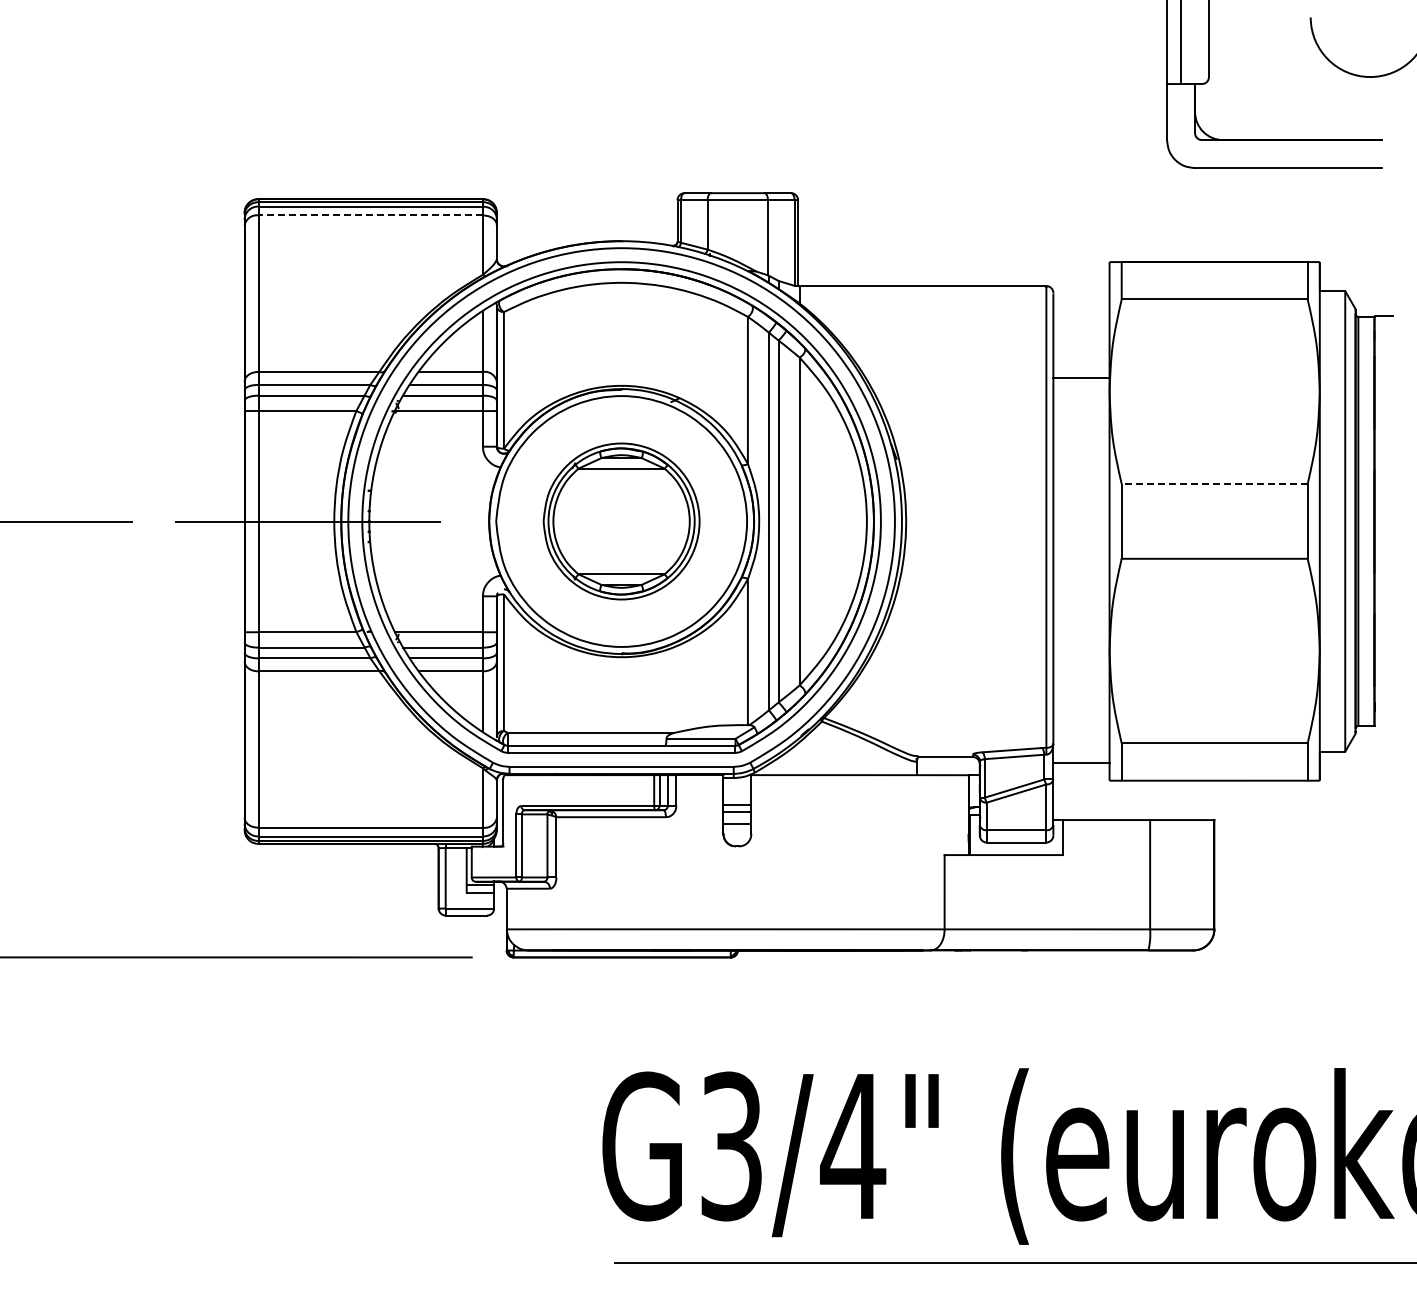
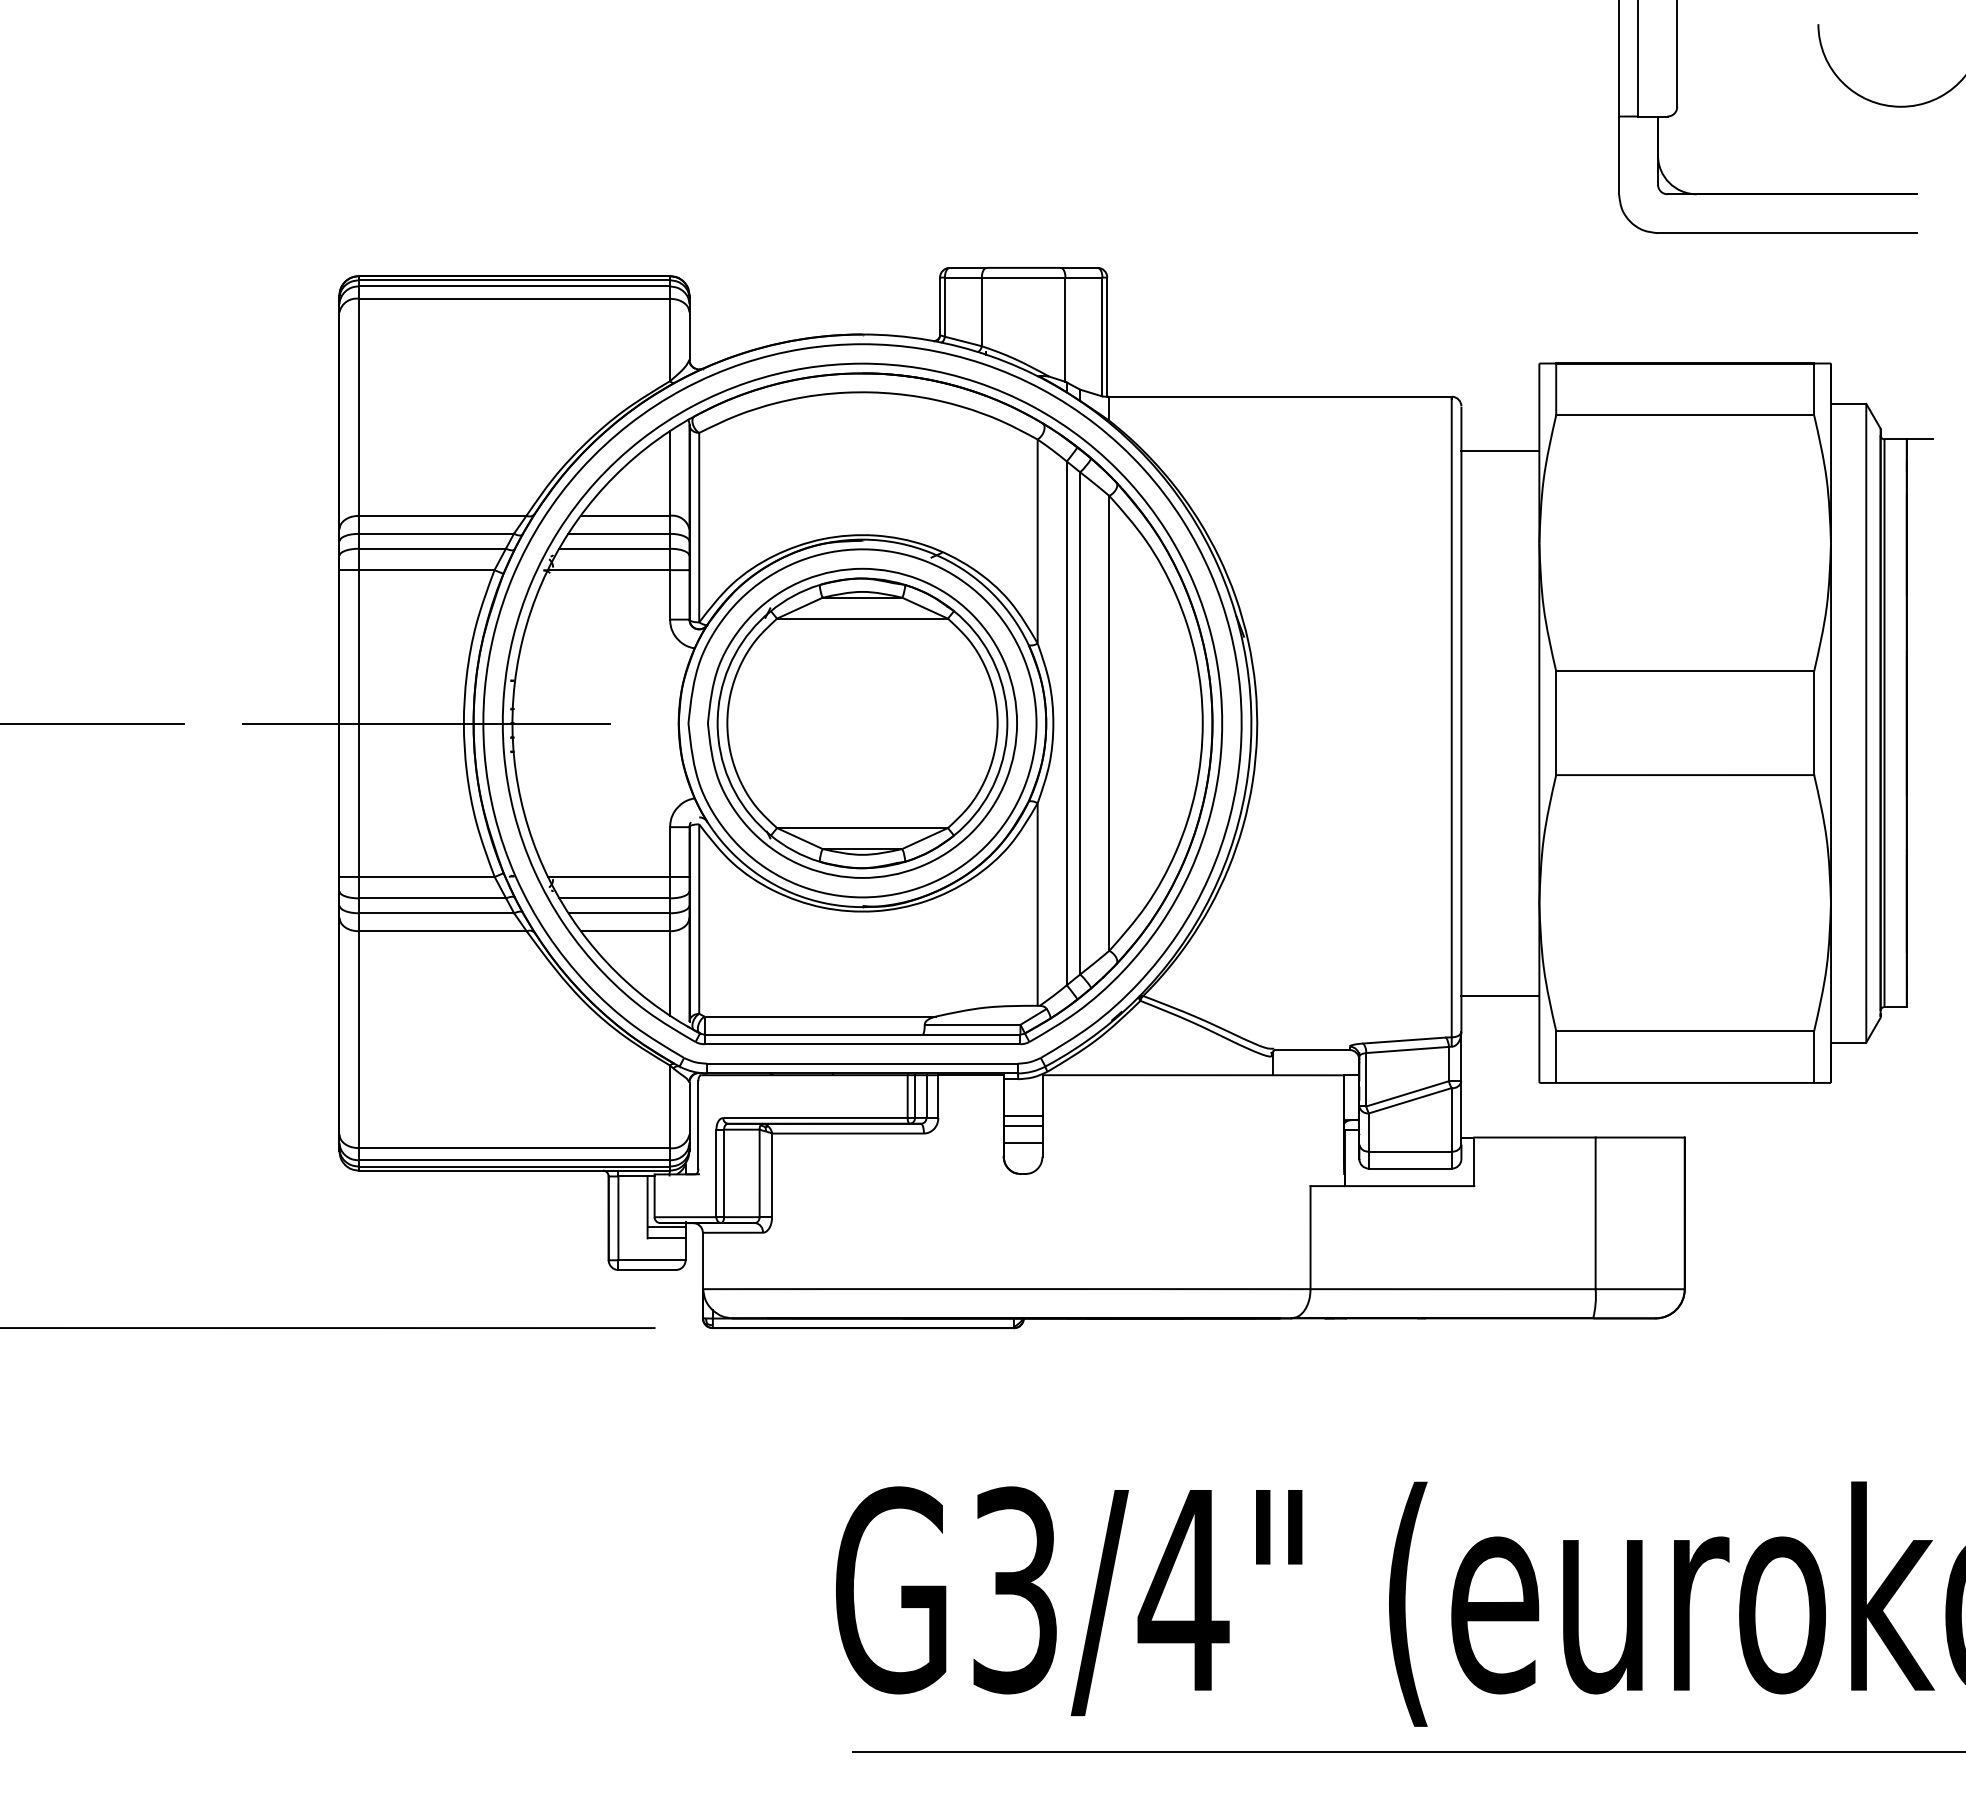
line: (370, 215) -> (514, 298), dashed -> solid
line: (1081, 378) -> (1500, 451), moved
line: (1214, 484) -> (1684, 672), dashed -> solid
part: (621, 521) -> (862, 723), size x1.43
line: (1081, 762) -> (1500, 995), moved

